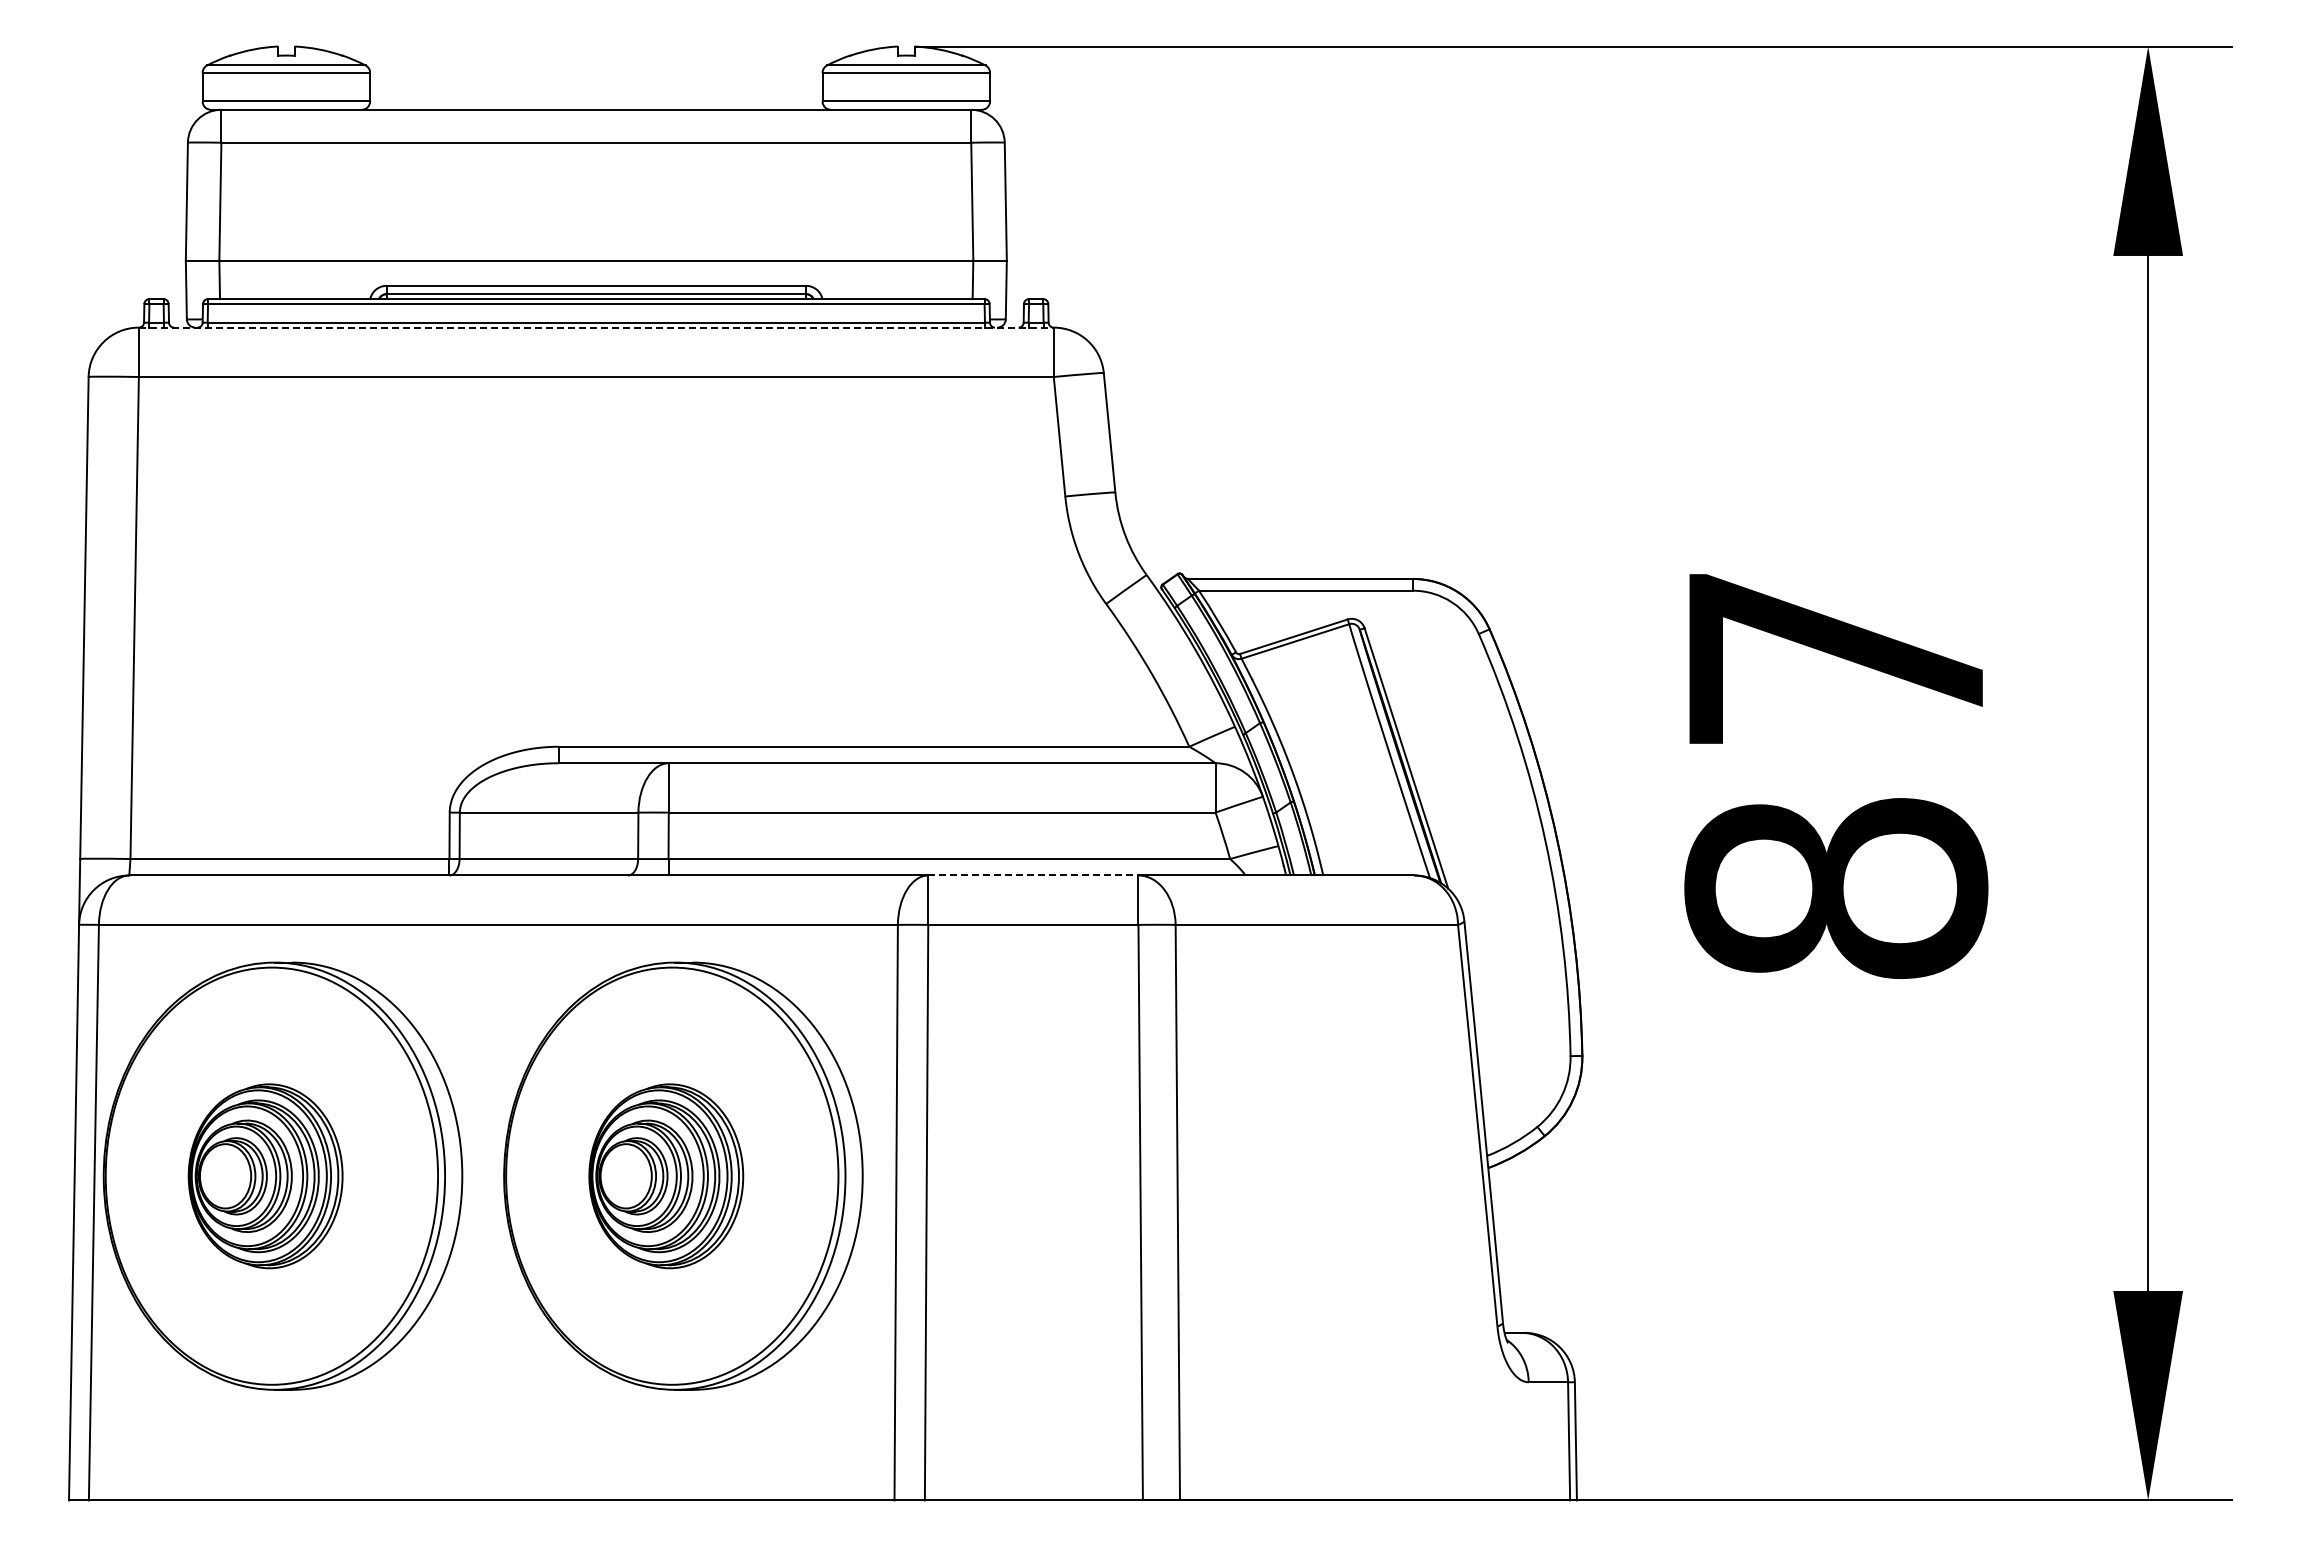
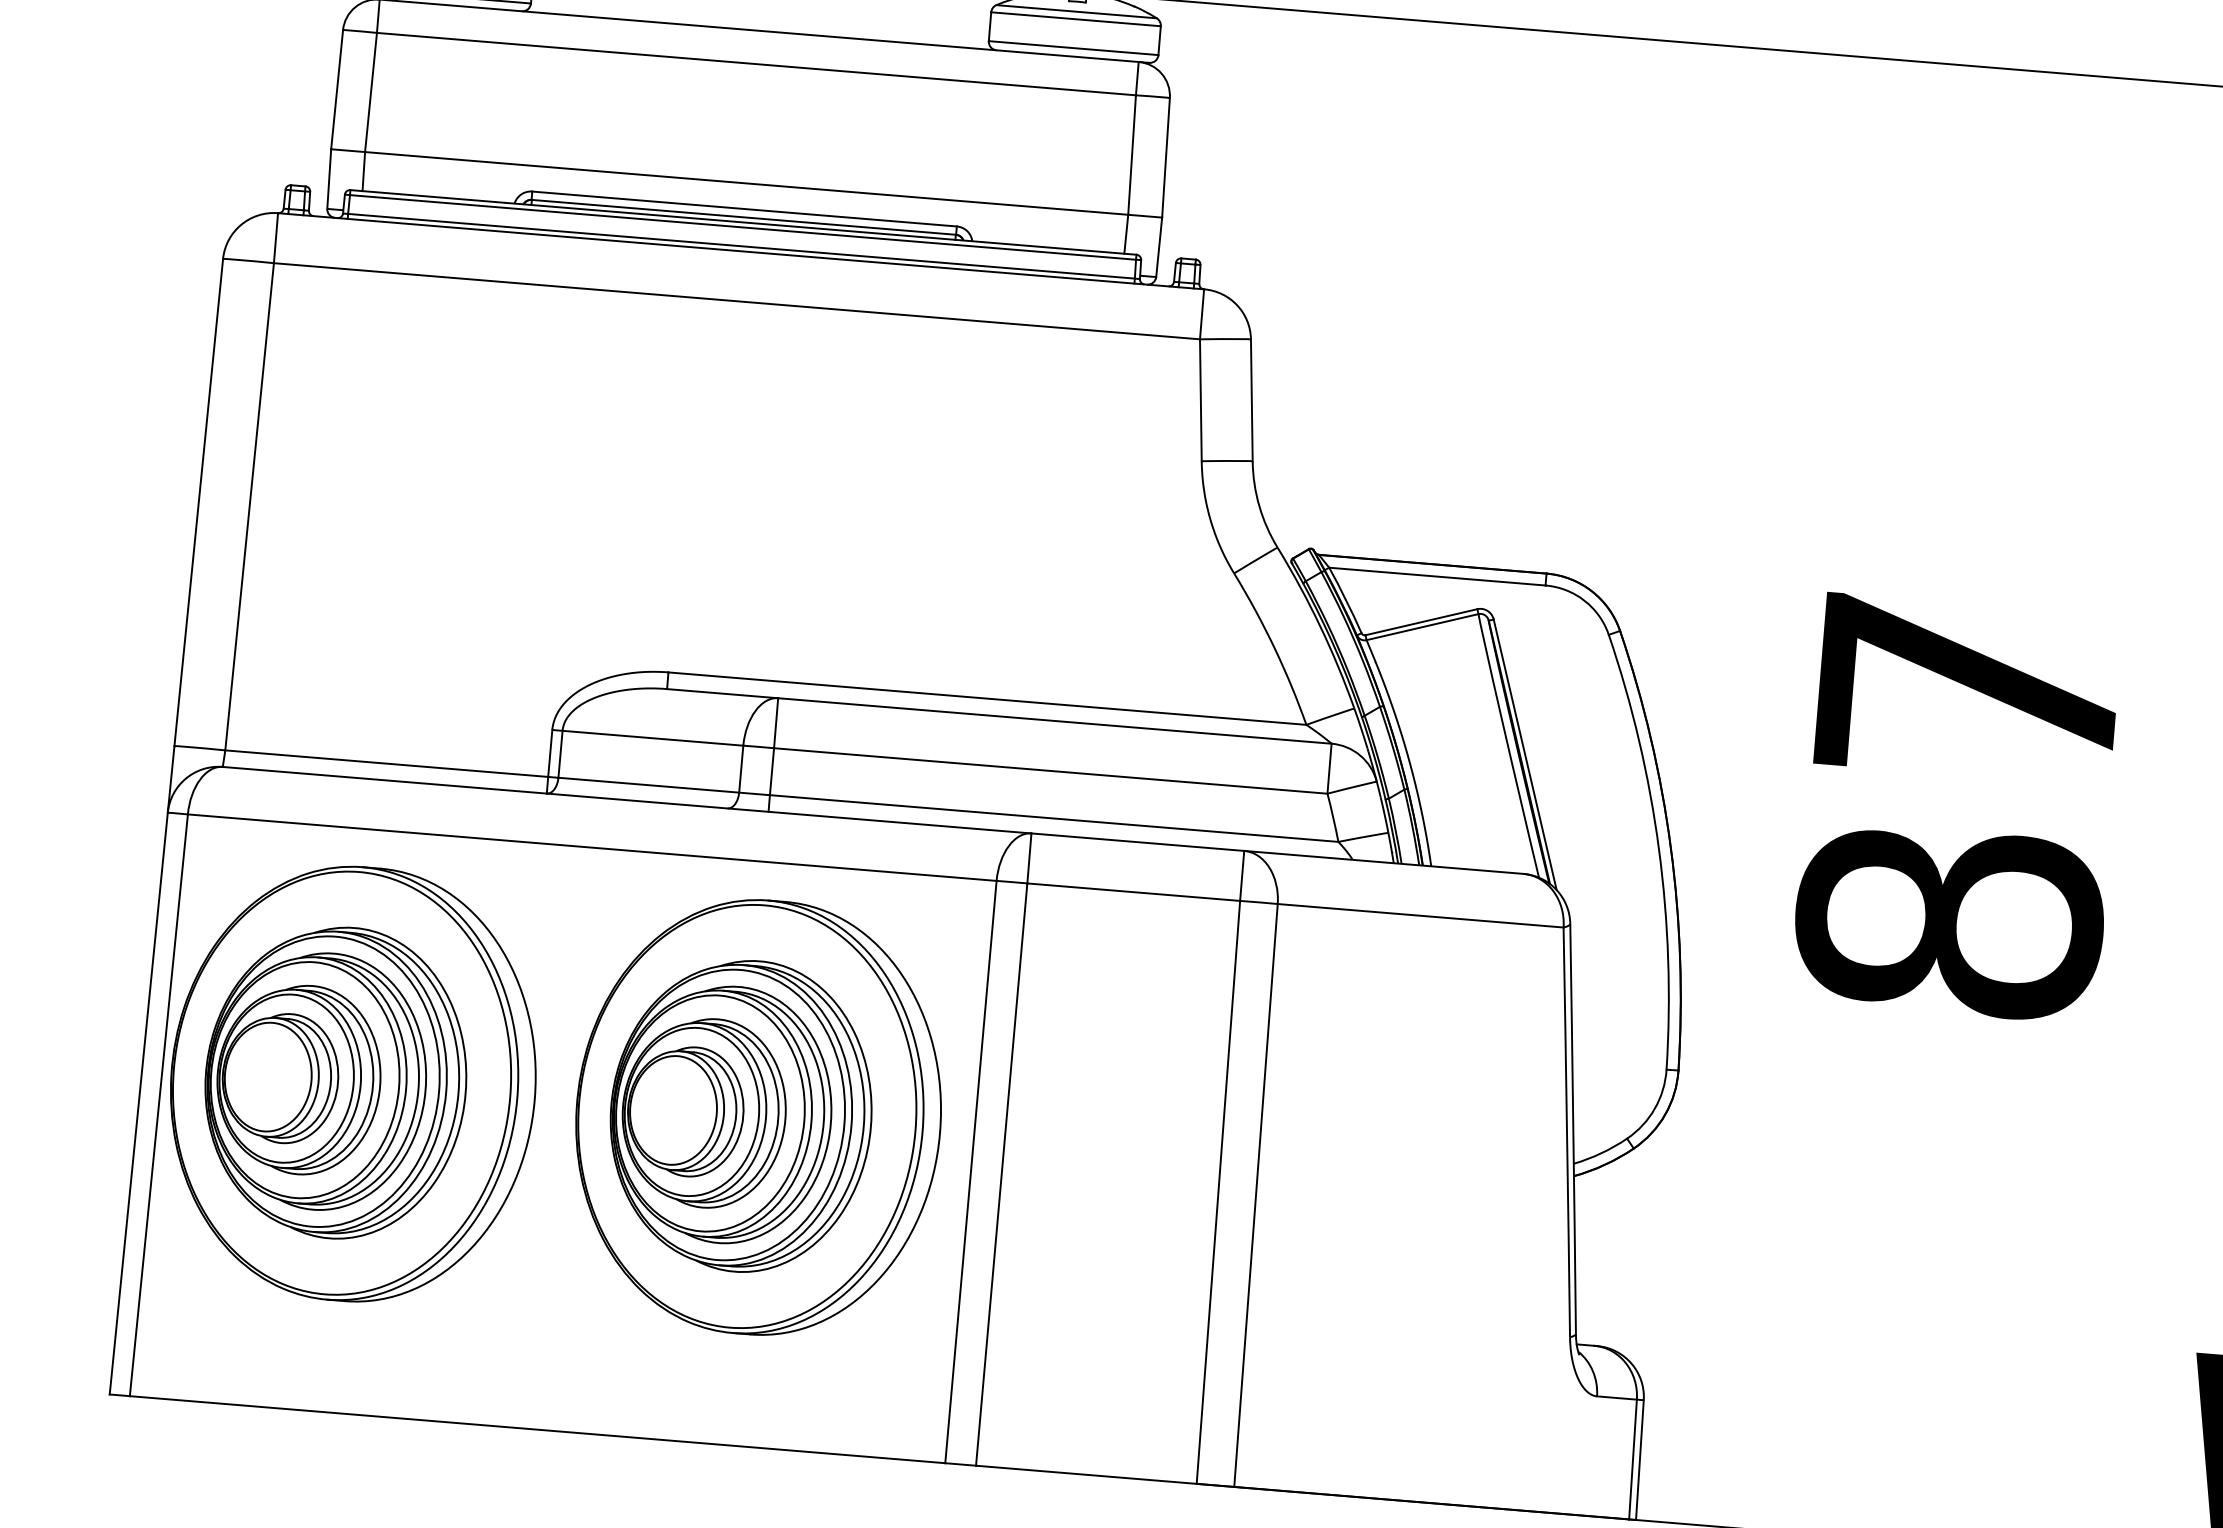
line: (596, 327) -> (741, 251), dashed -> solid
line: (1033, 875) -> (1137, 842), dashed -> solid
part: (265, 1176) -> (335, 1082), size x1.67
part: (666, 1176) -> (741, 1116), size x1.67

